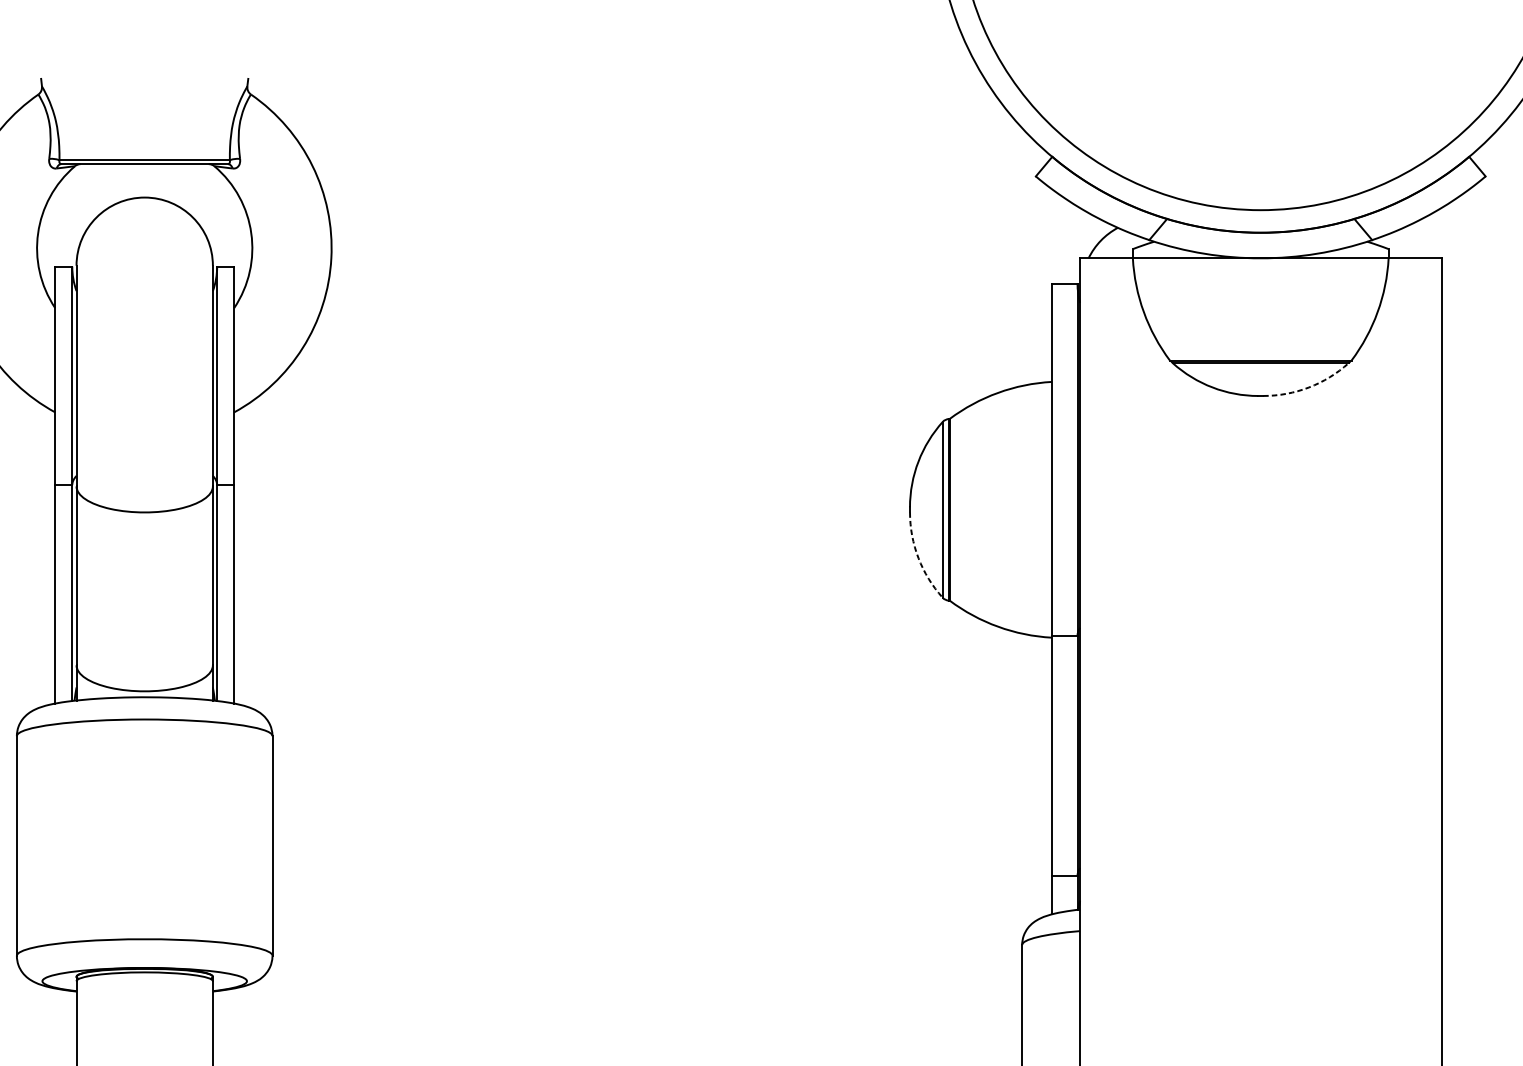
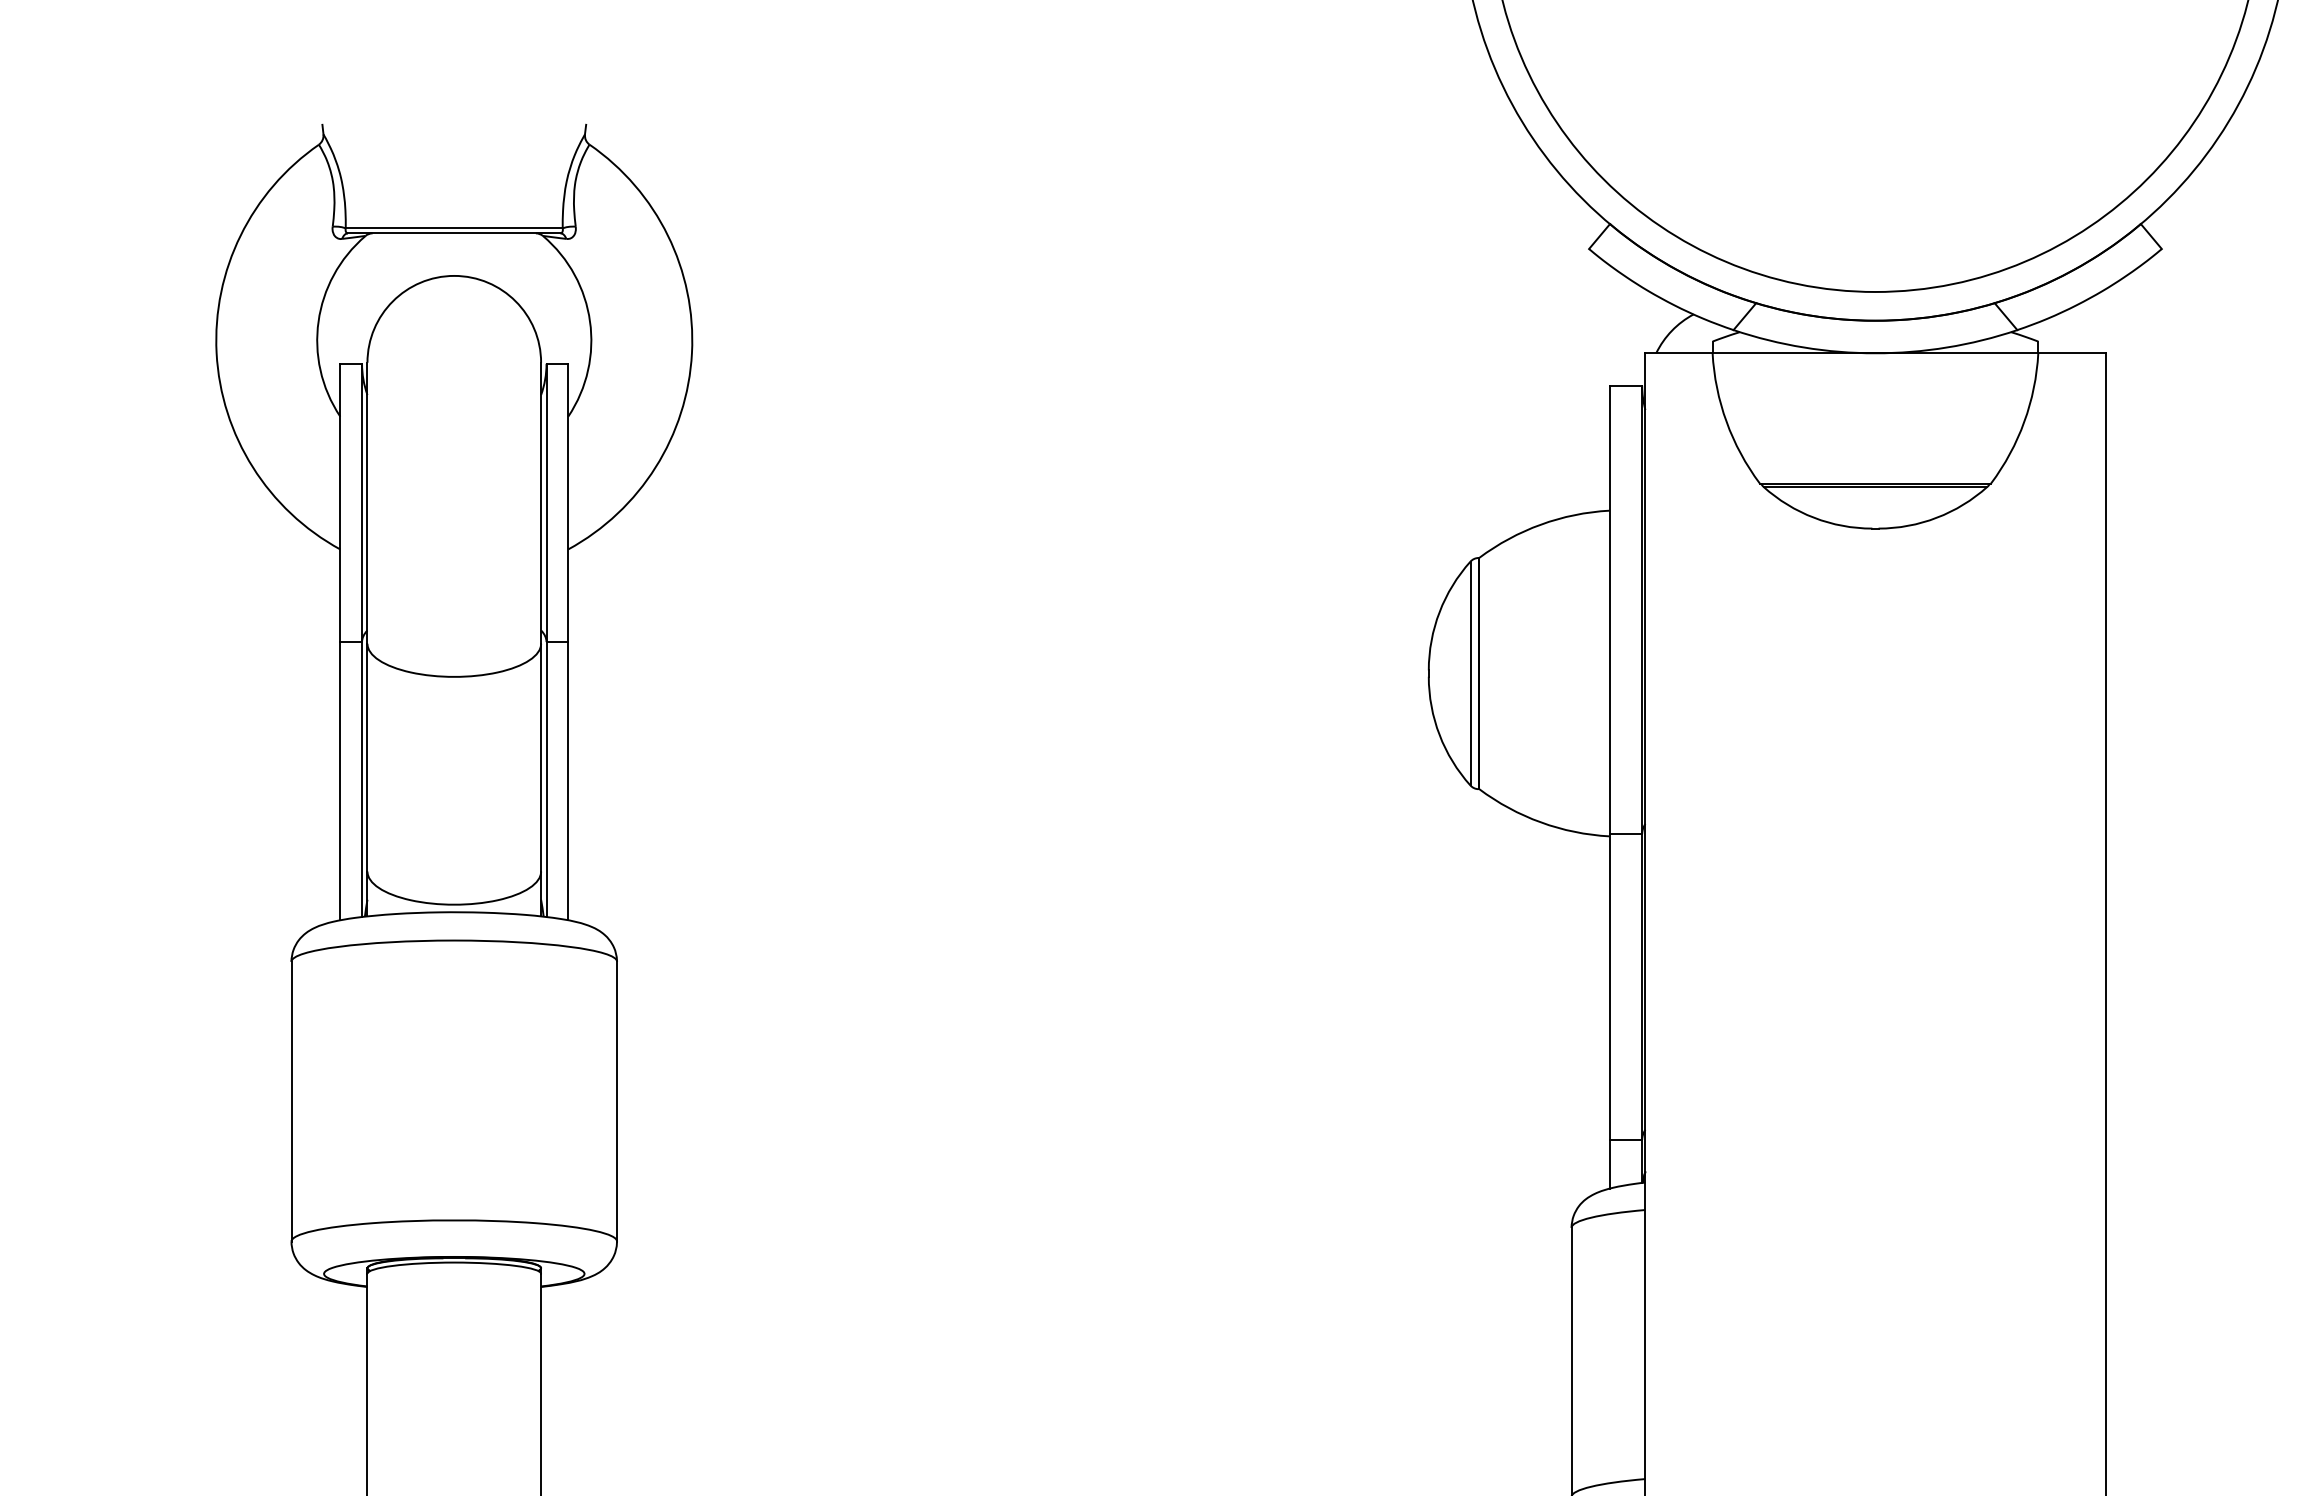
arc: (1308, 387) -> (1936, 517), dashed -> solid
arc: (918, 558) -> (1439, 735), dashed -> solid

